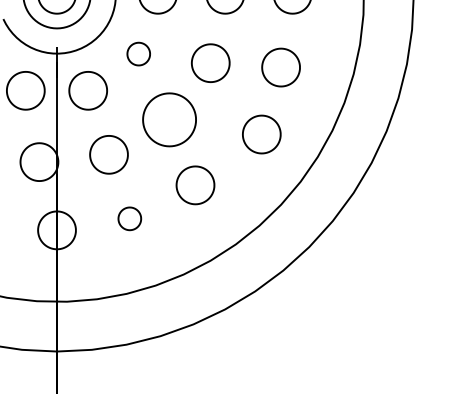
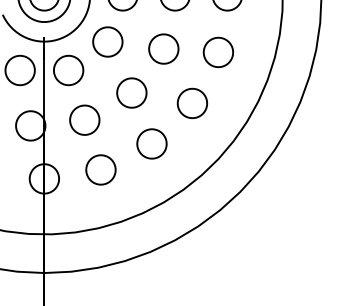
part: (138, 53) -> (107, 41), size x1.67
part: (169, 119) -> (131, 92), size x0.71
part: (260, 134) -> (191, 103), moved
part: (129, 218) -> (100, 169), size x1.67

